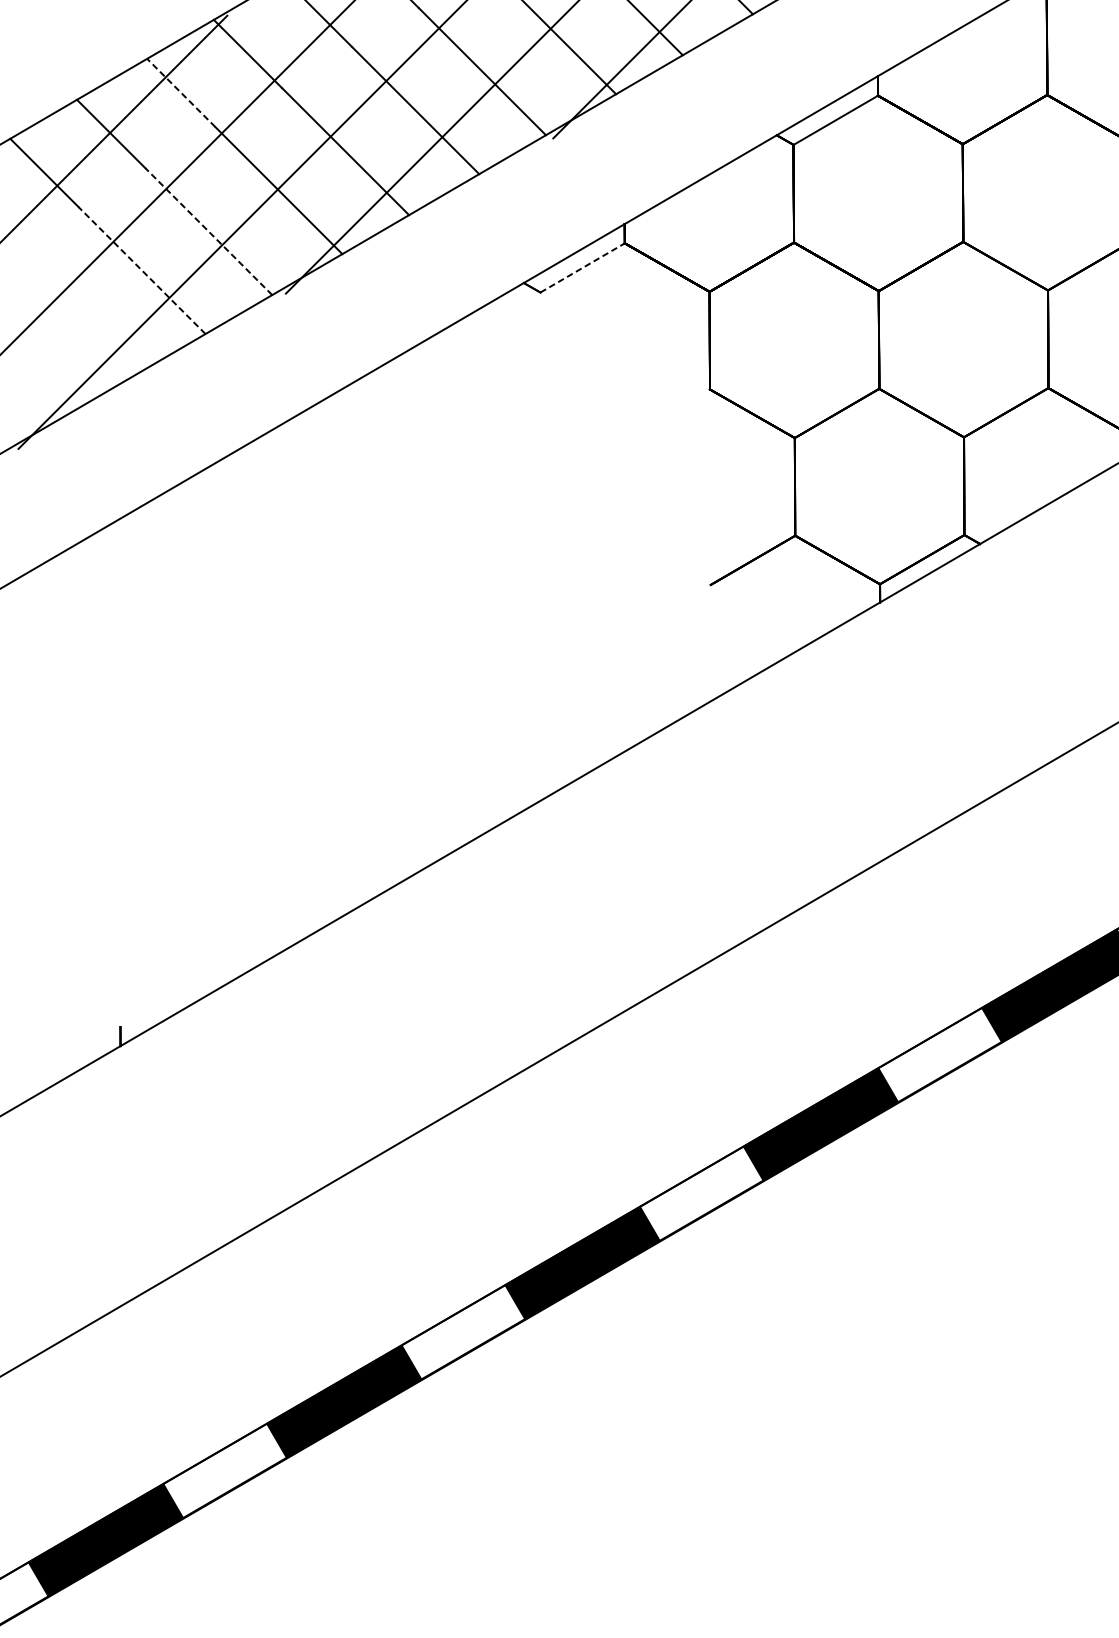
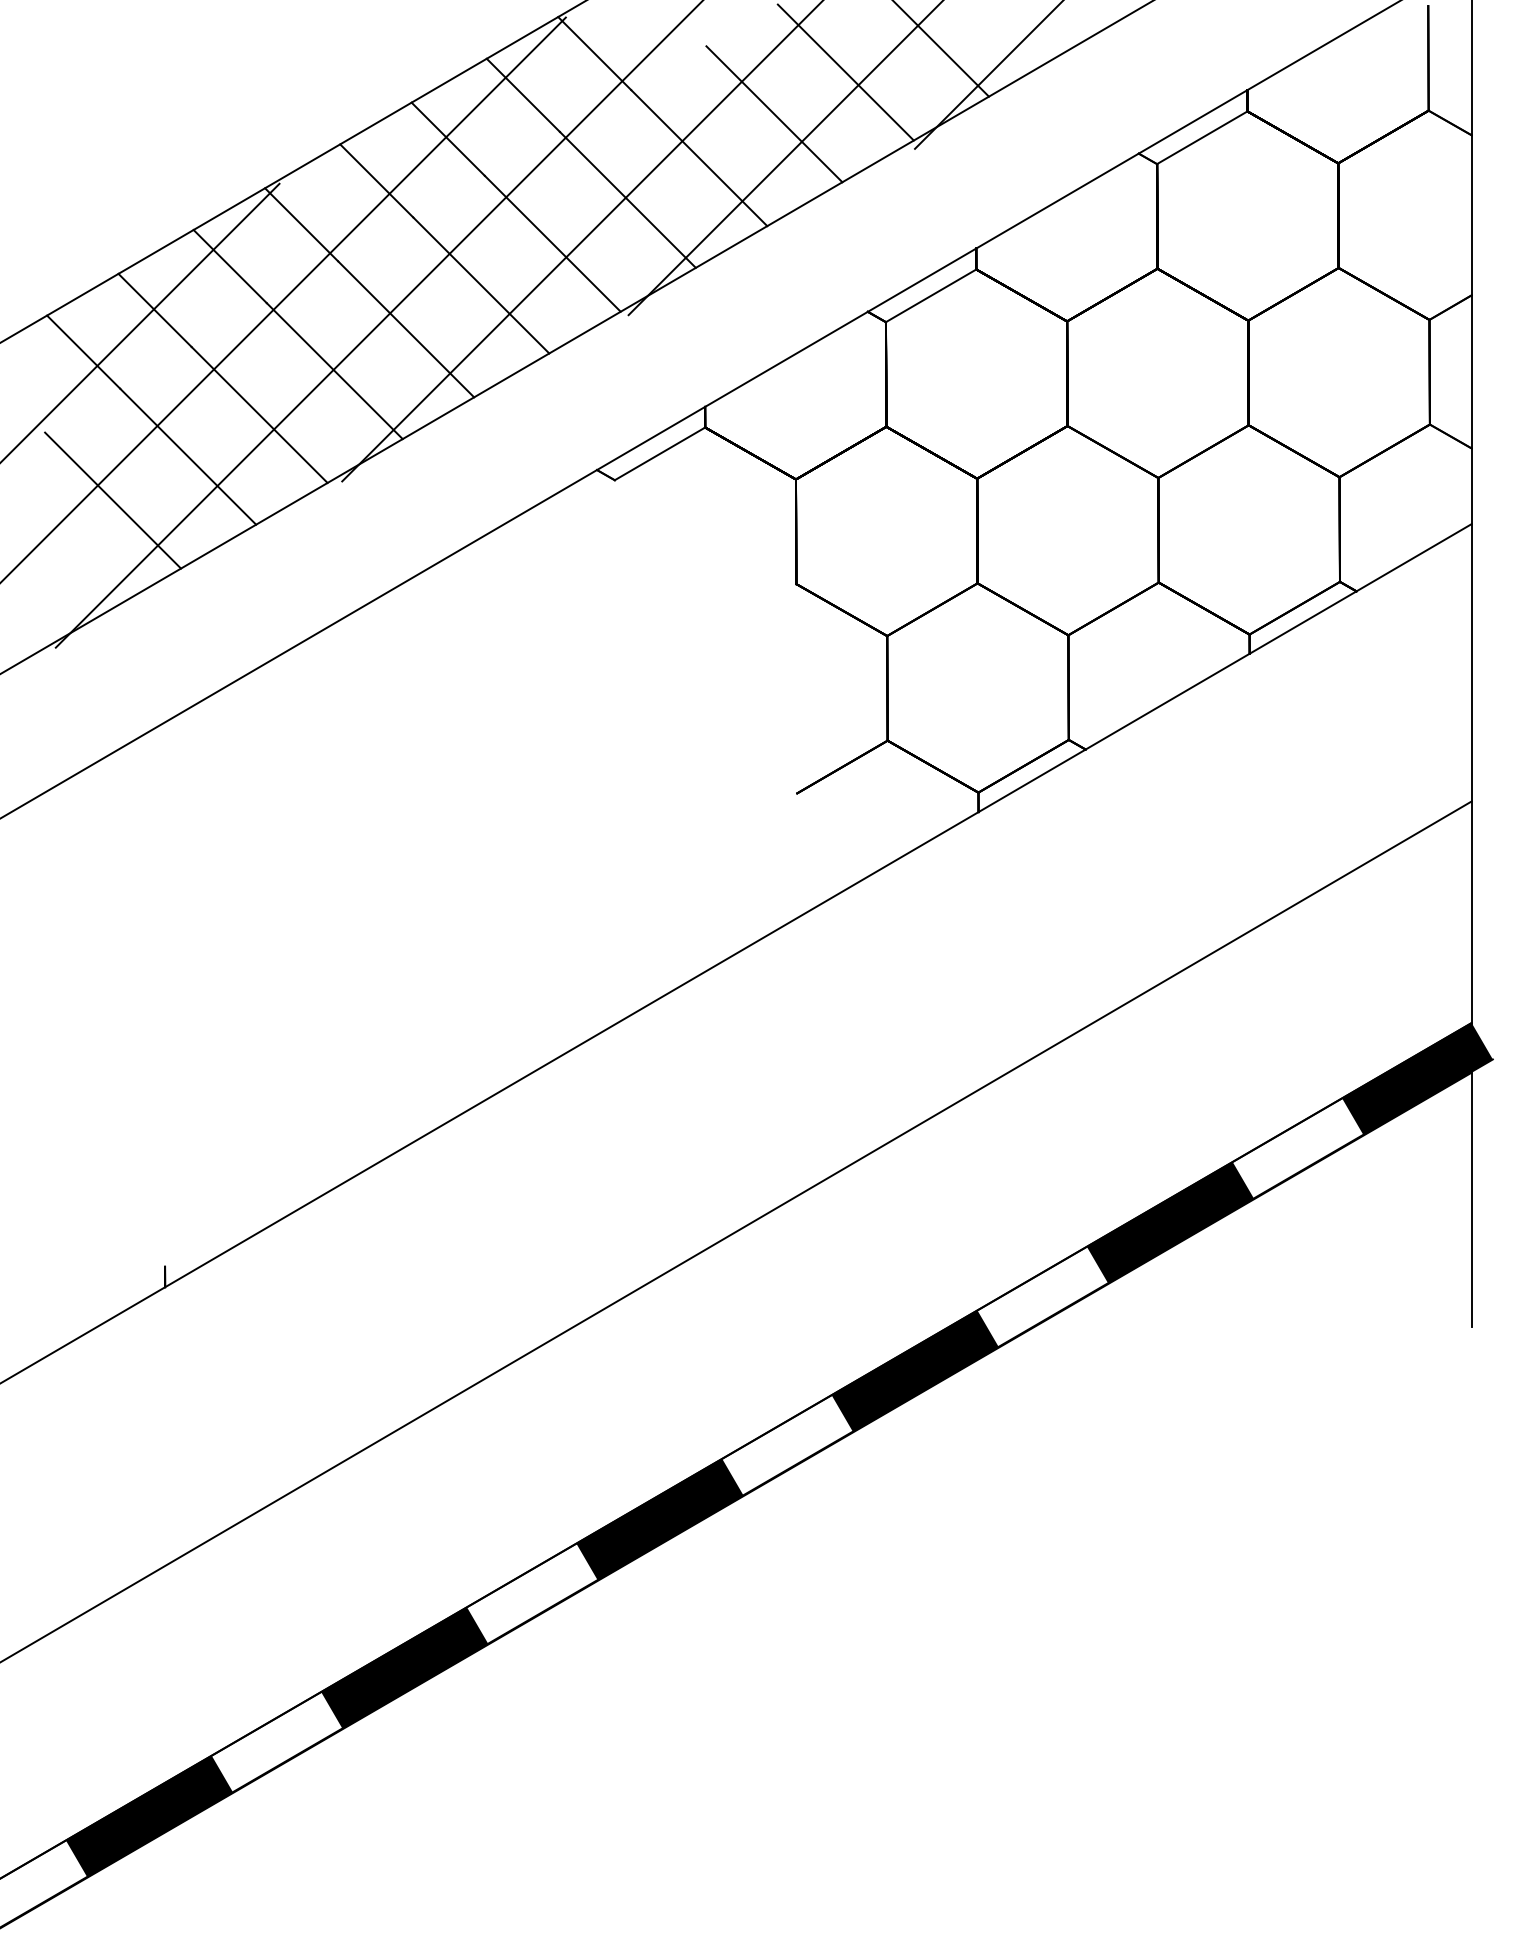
line: (181, 92) -> (230, 266), dashed -> solid
line: (208, 231) -> (259, 414), dashed -> solid
line: (583, 267) -> (660, 453), dashed -> solid
line: (141, 270) -> (187, 456), dashed -> solid
line: (72, 311) -> (113, 500), added

